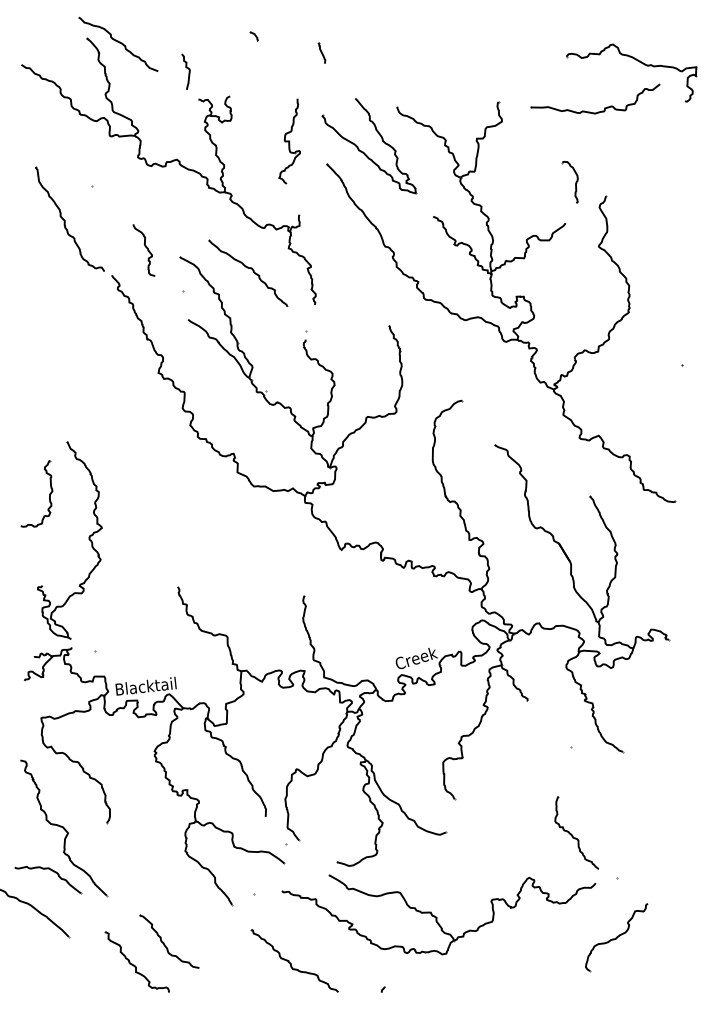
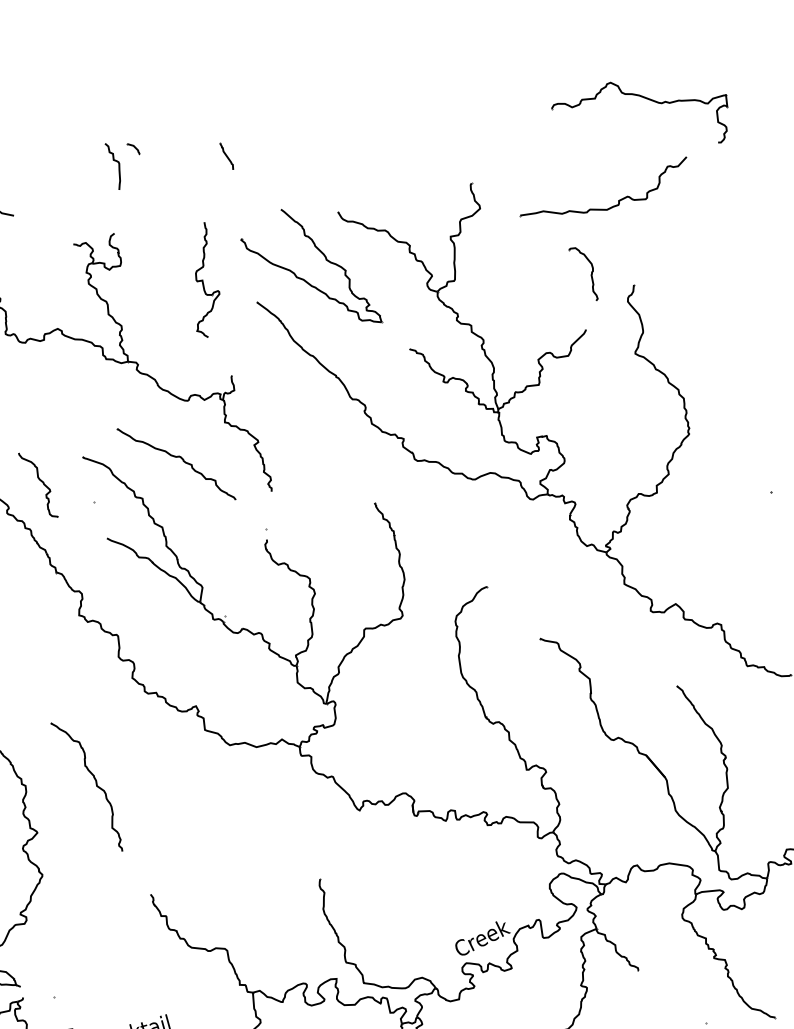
curve: (188, 71) -> (117, 165), moved
part: (604, 107) -> (618, 199), moved
curve: (145, 247) -> (39, 481), moved
part: (150, 499) -> (95, 784), added

